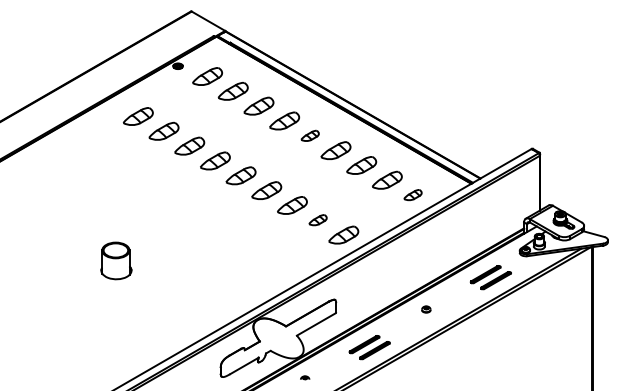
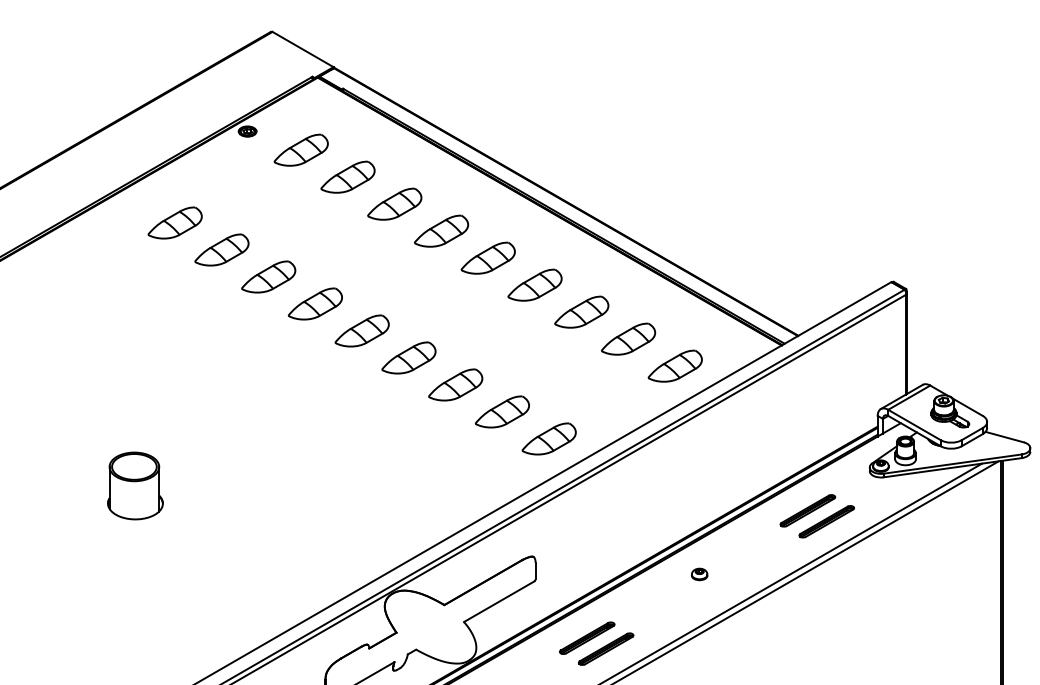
part: (309, 135) -> (486, 257), size x1.67
part: (412, 194) -> (674, 364), size x1.67
part: (317, 219) -> (501, 410), size x1.67

